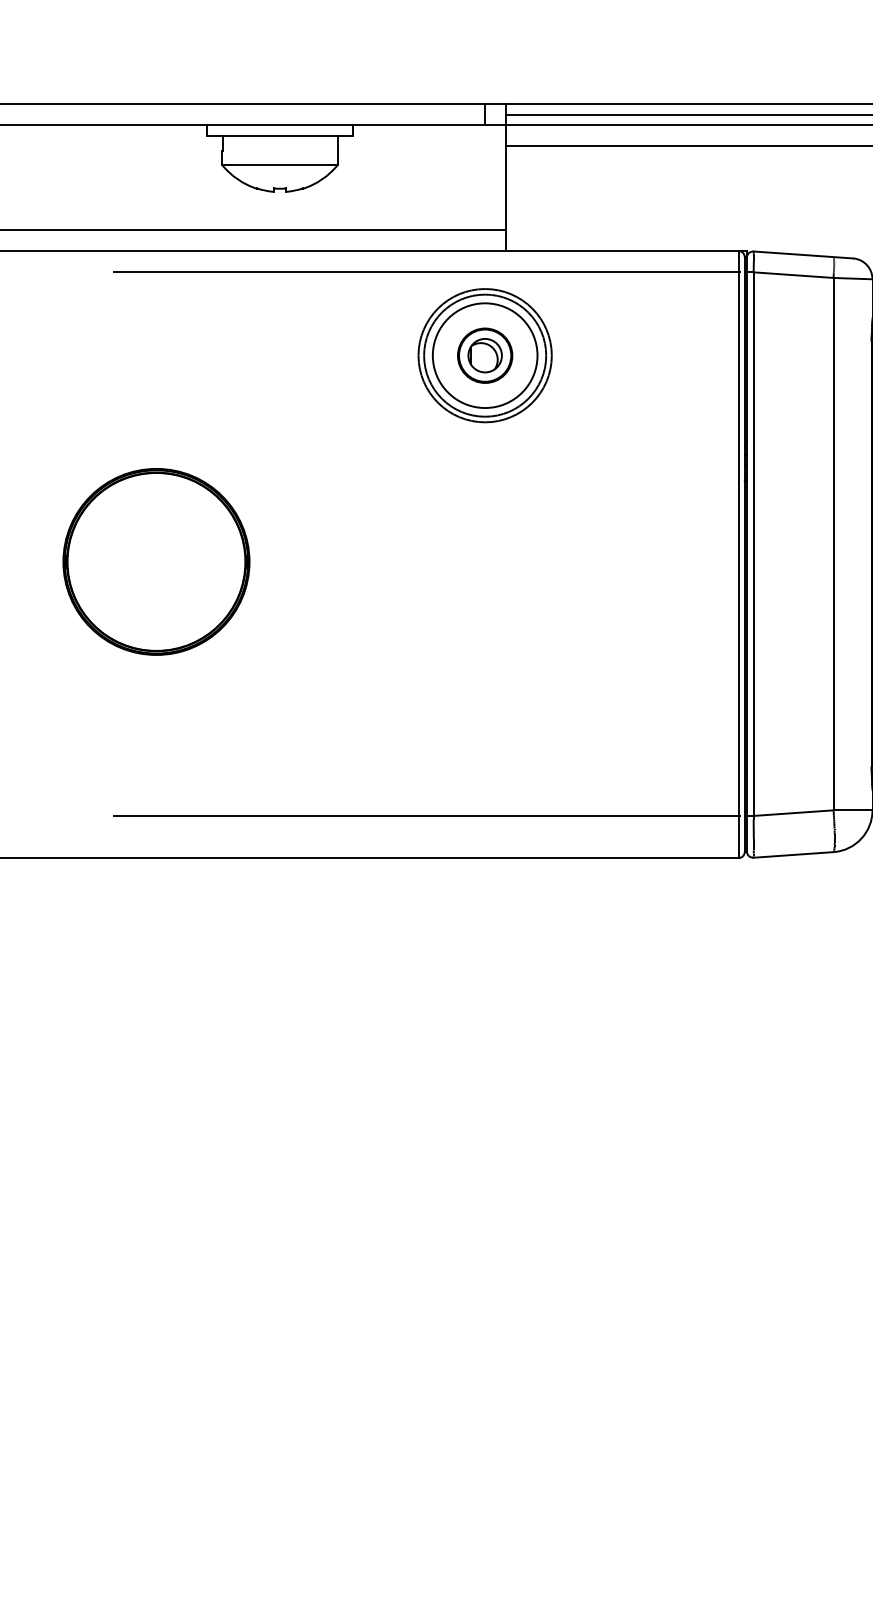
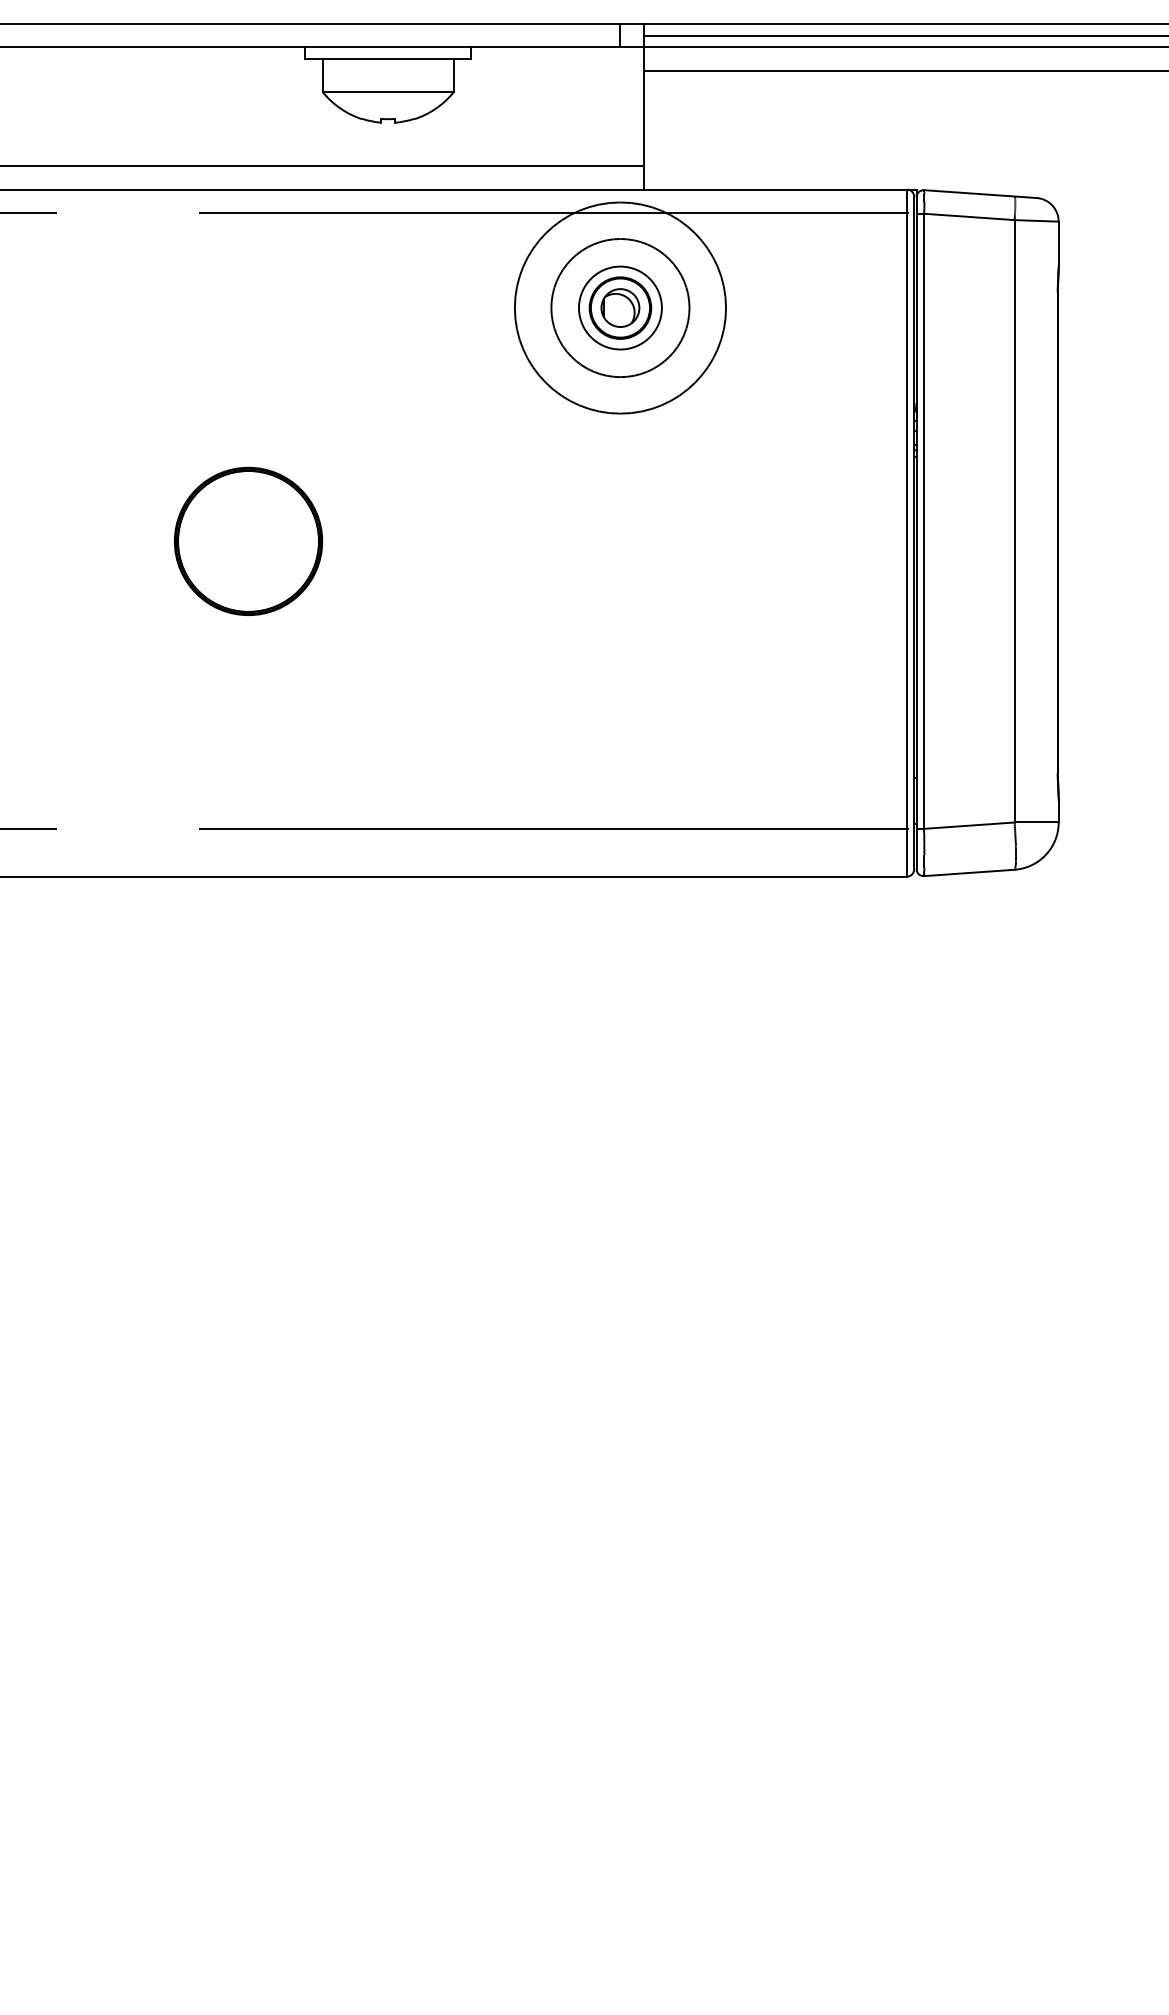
circle: (485, 355) -> (620, 307), size x0.7
circle: (485, 355) -> (620, 307), size x1.4
part: (156, 561) -> (248, 541), size x0.7

